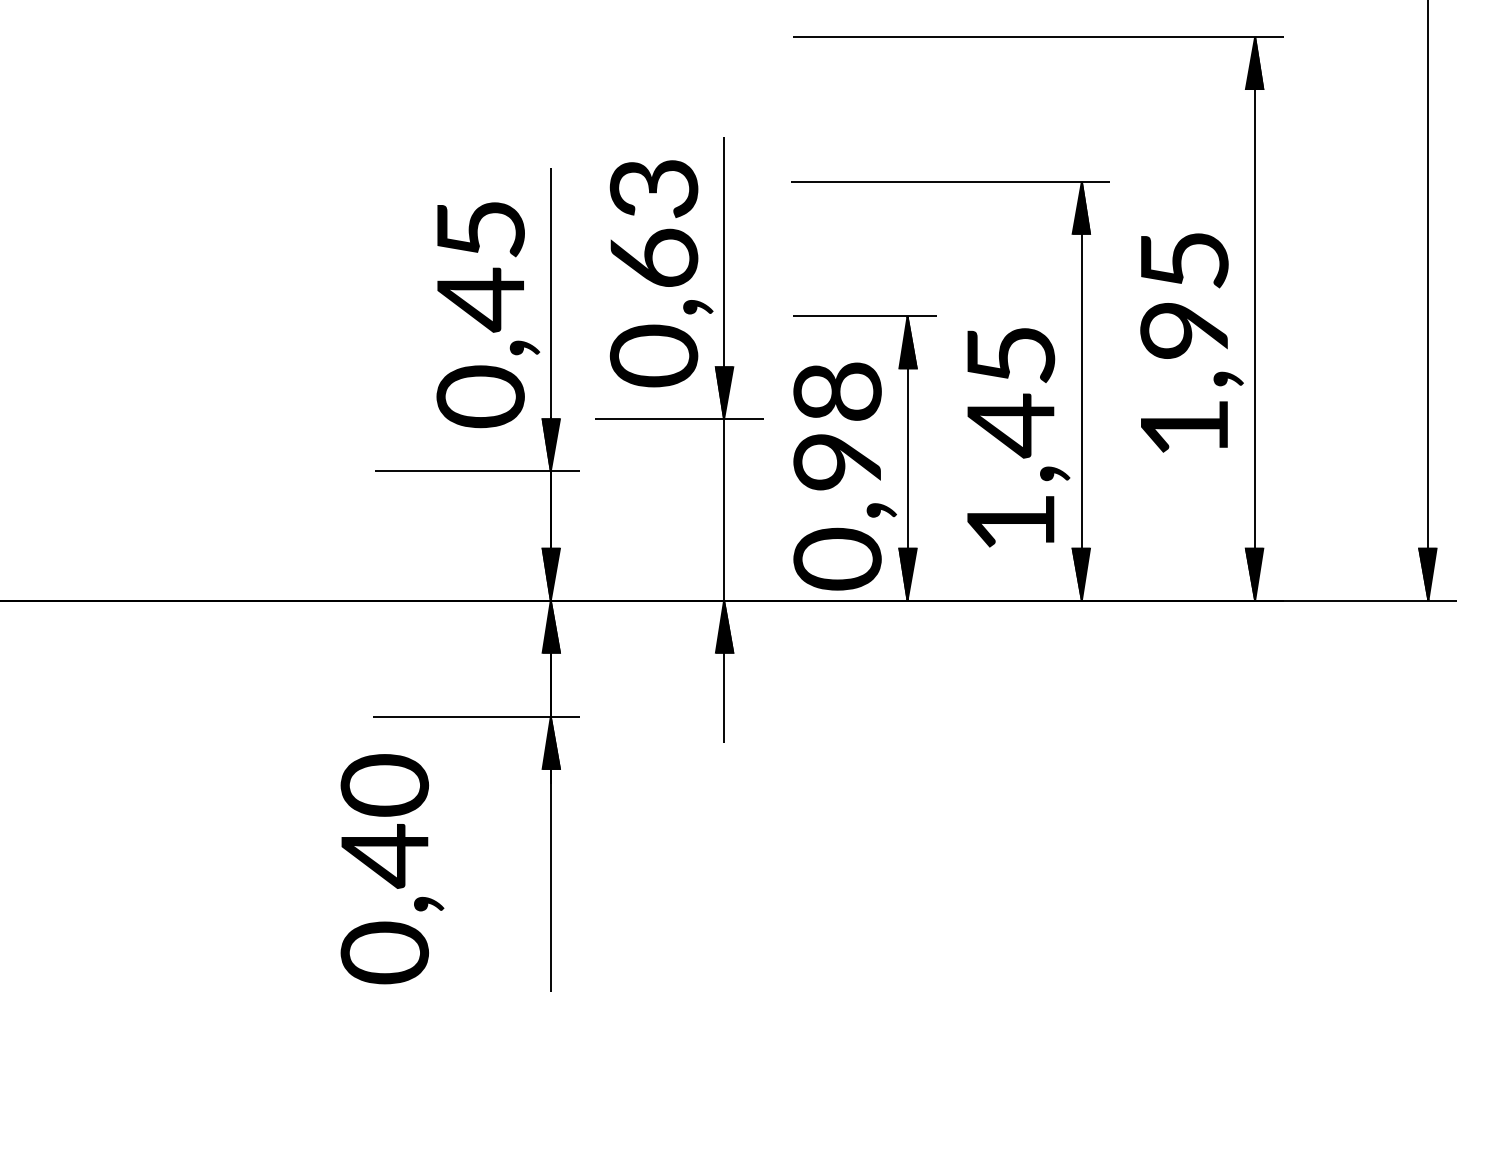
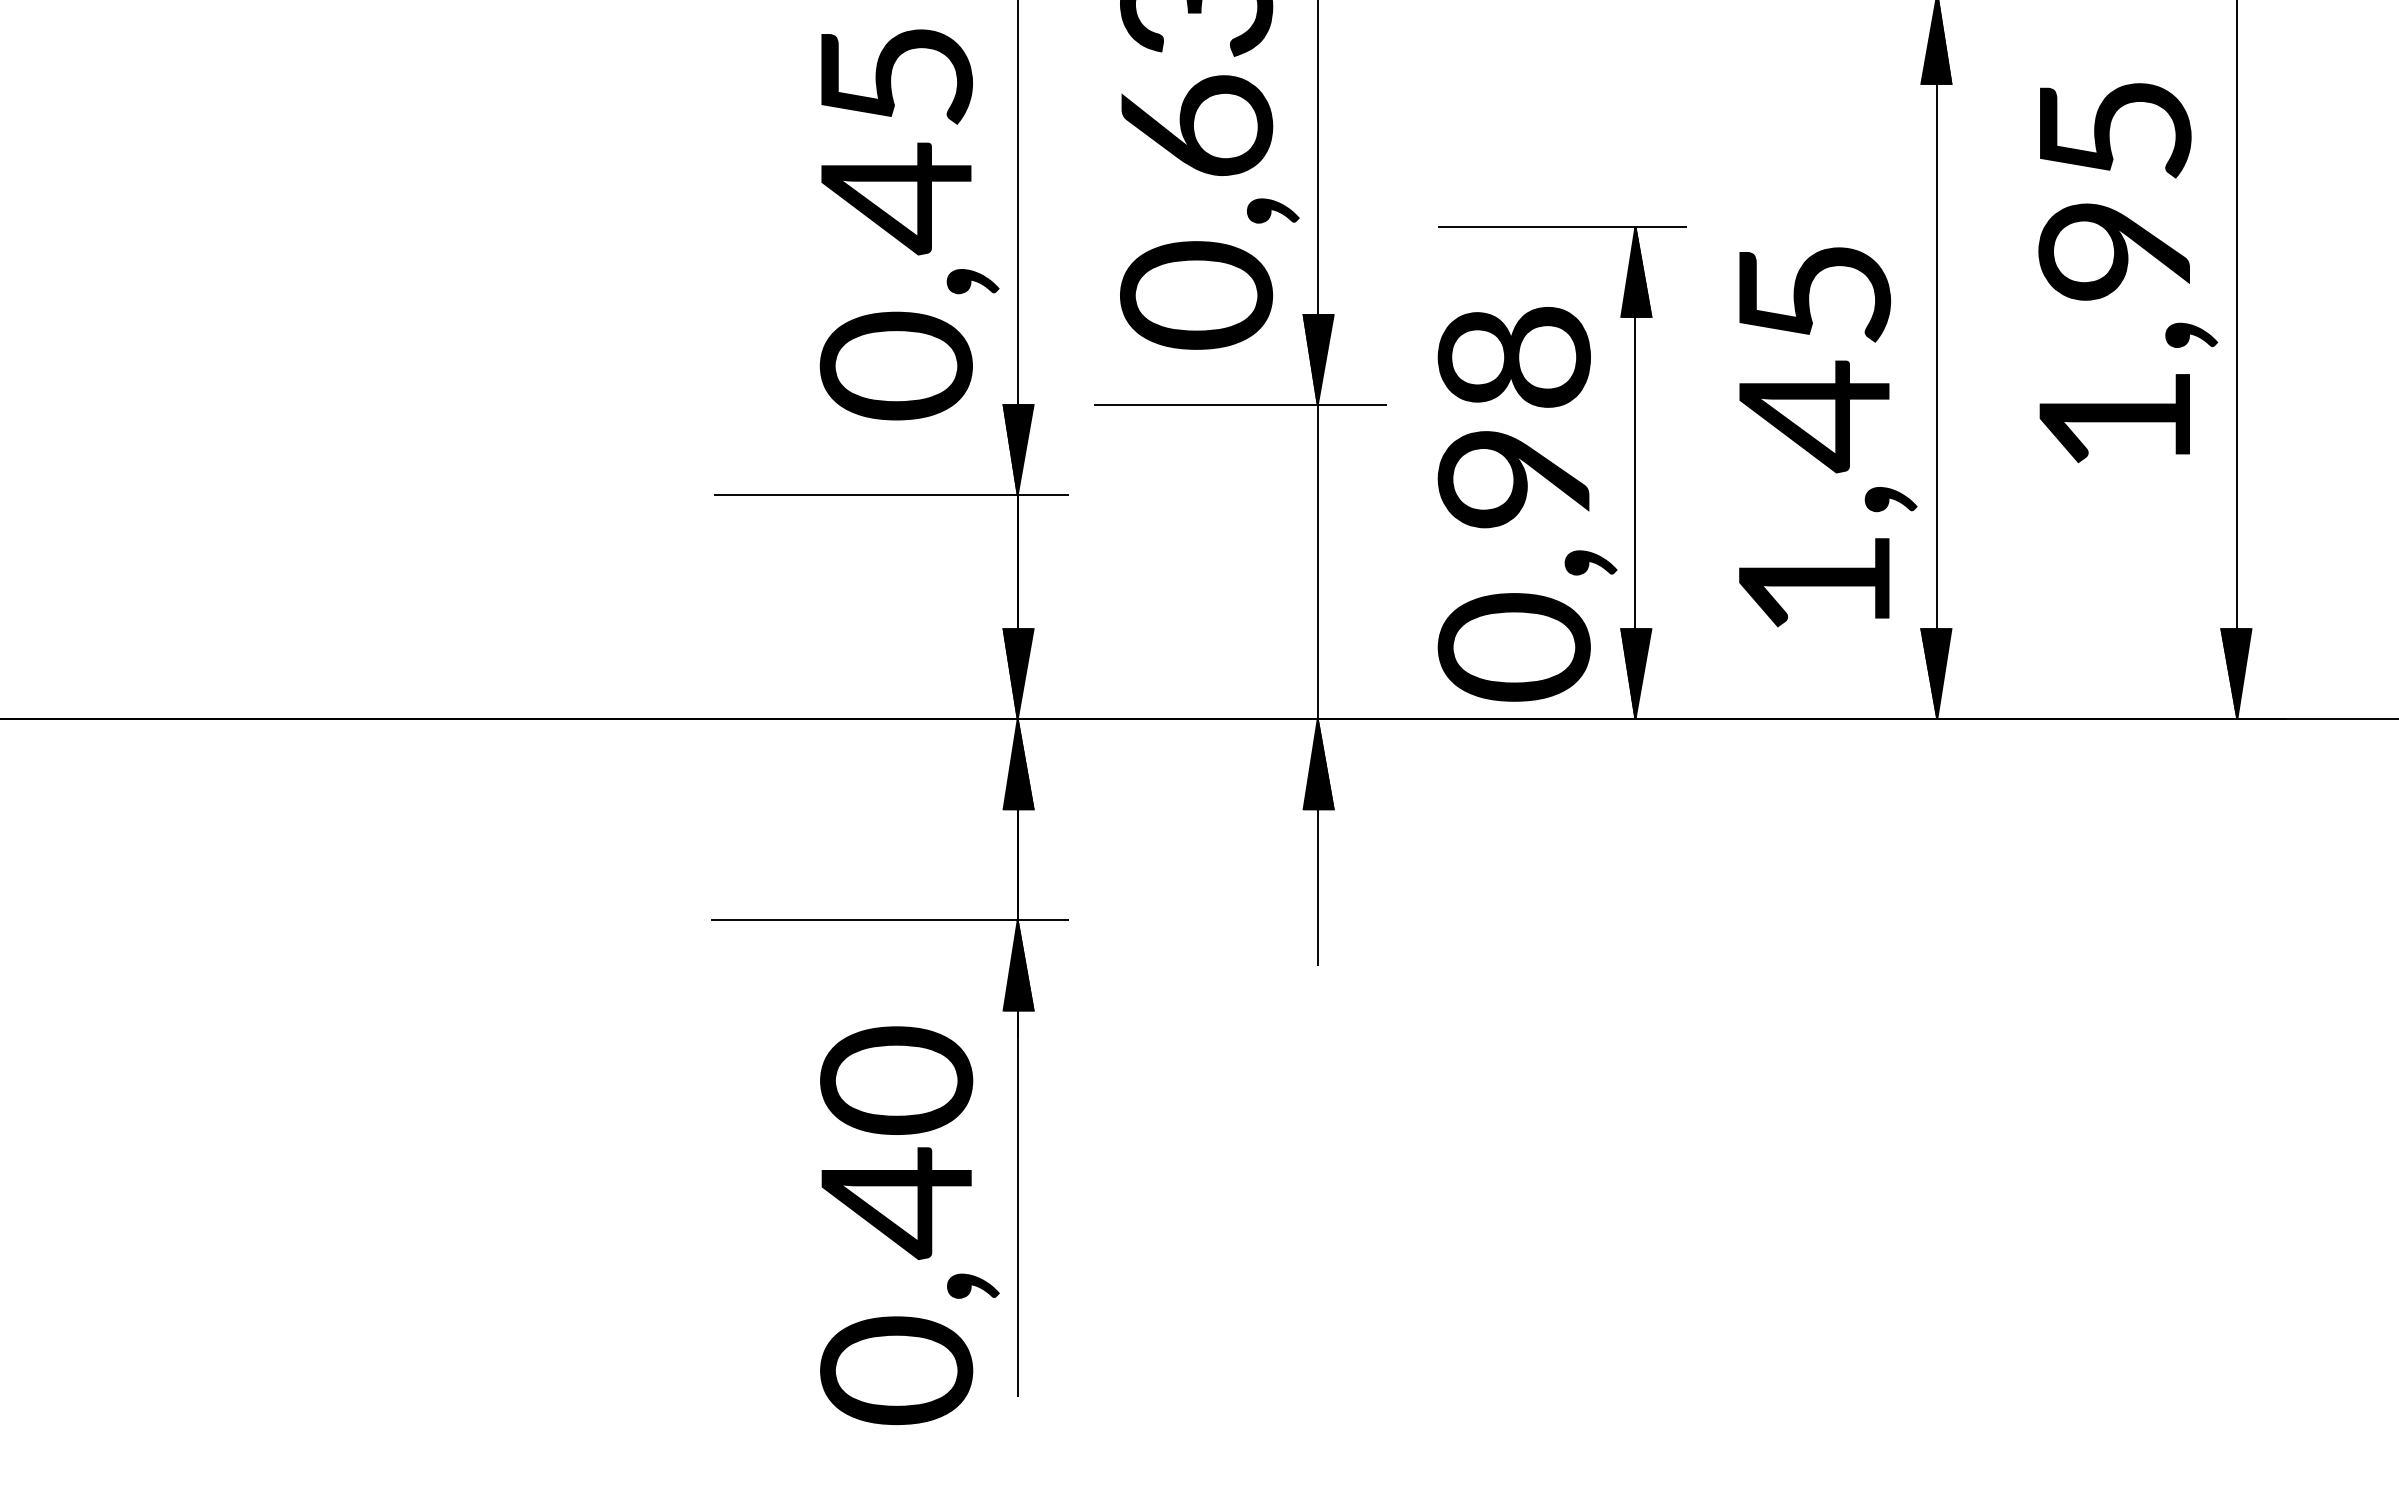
text: (392, 869) -> (909, 1226), moved

